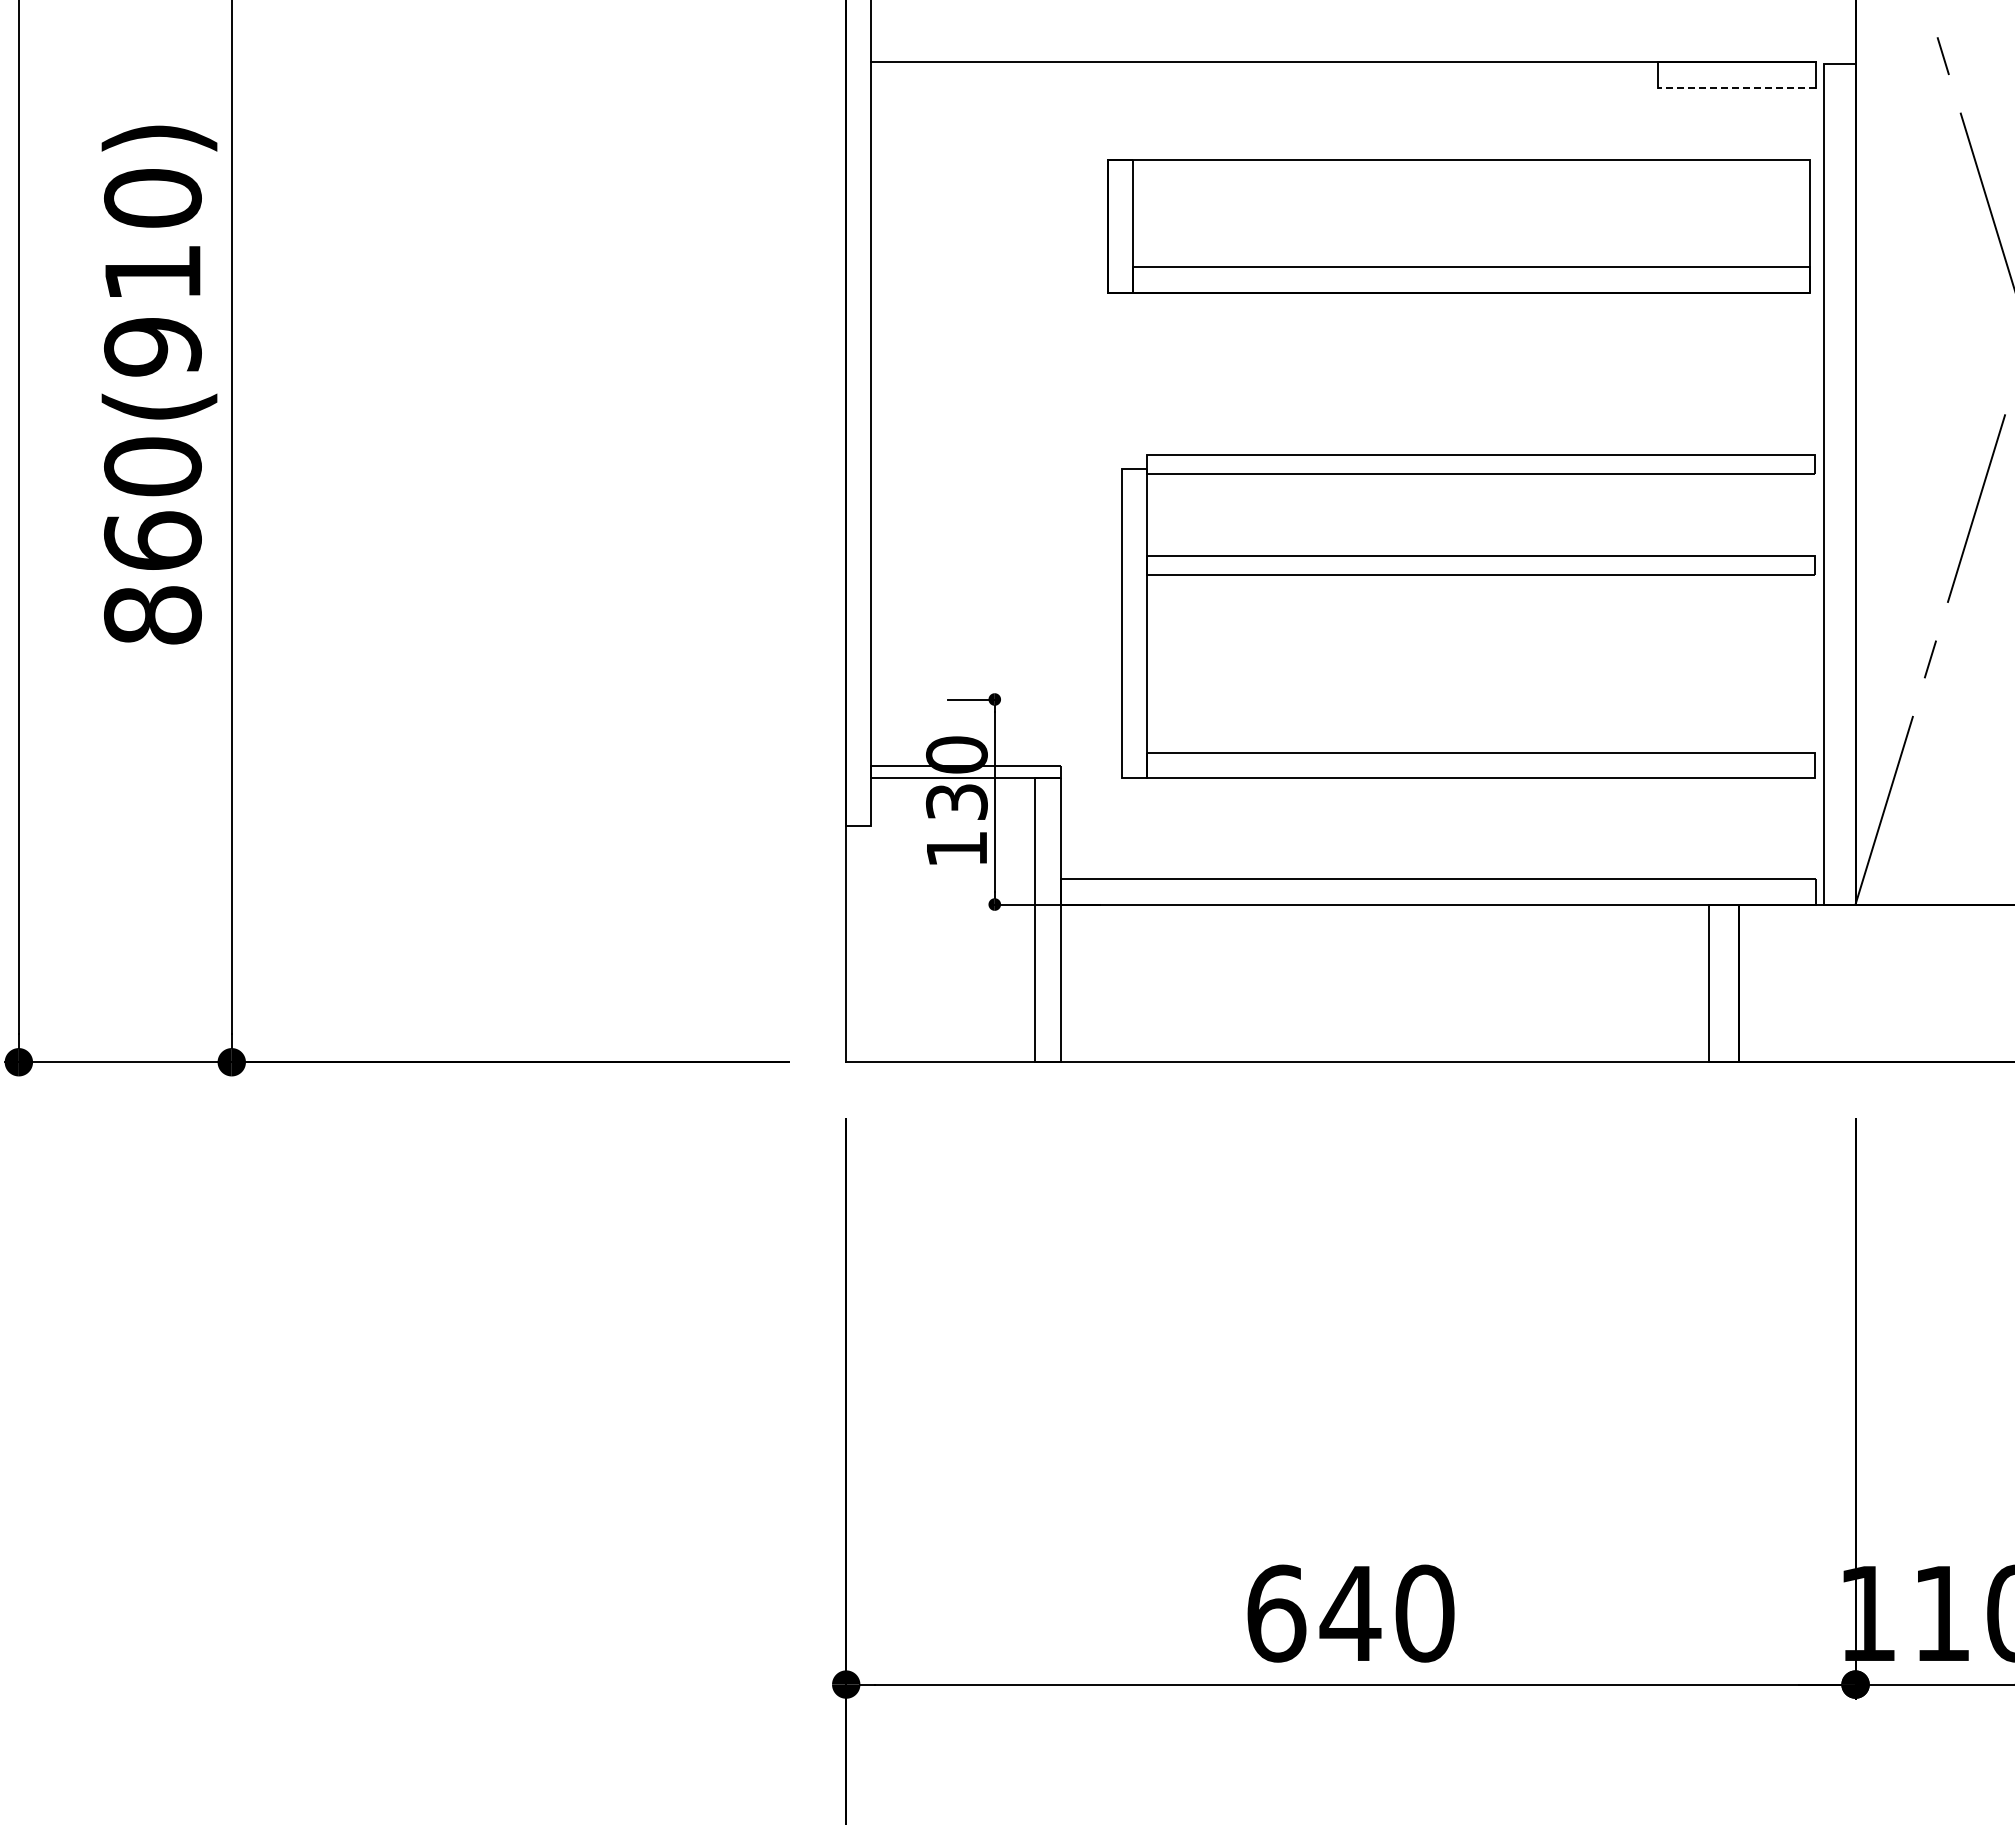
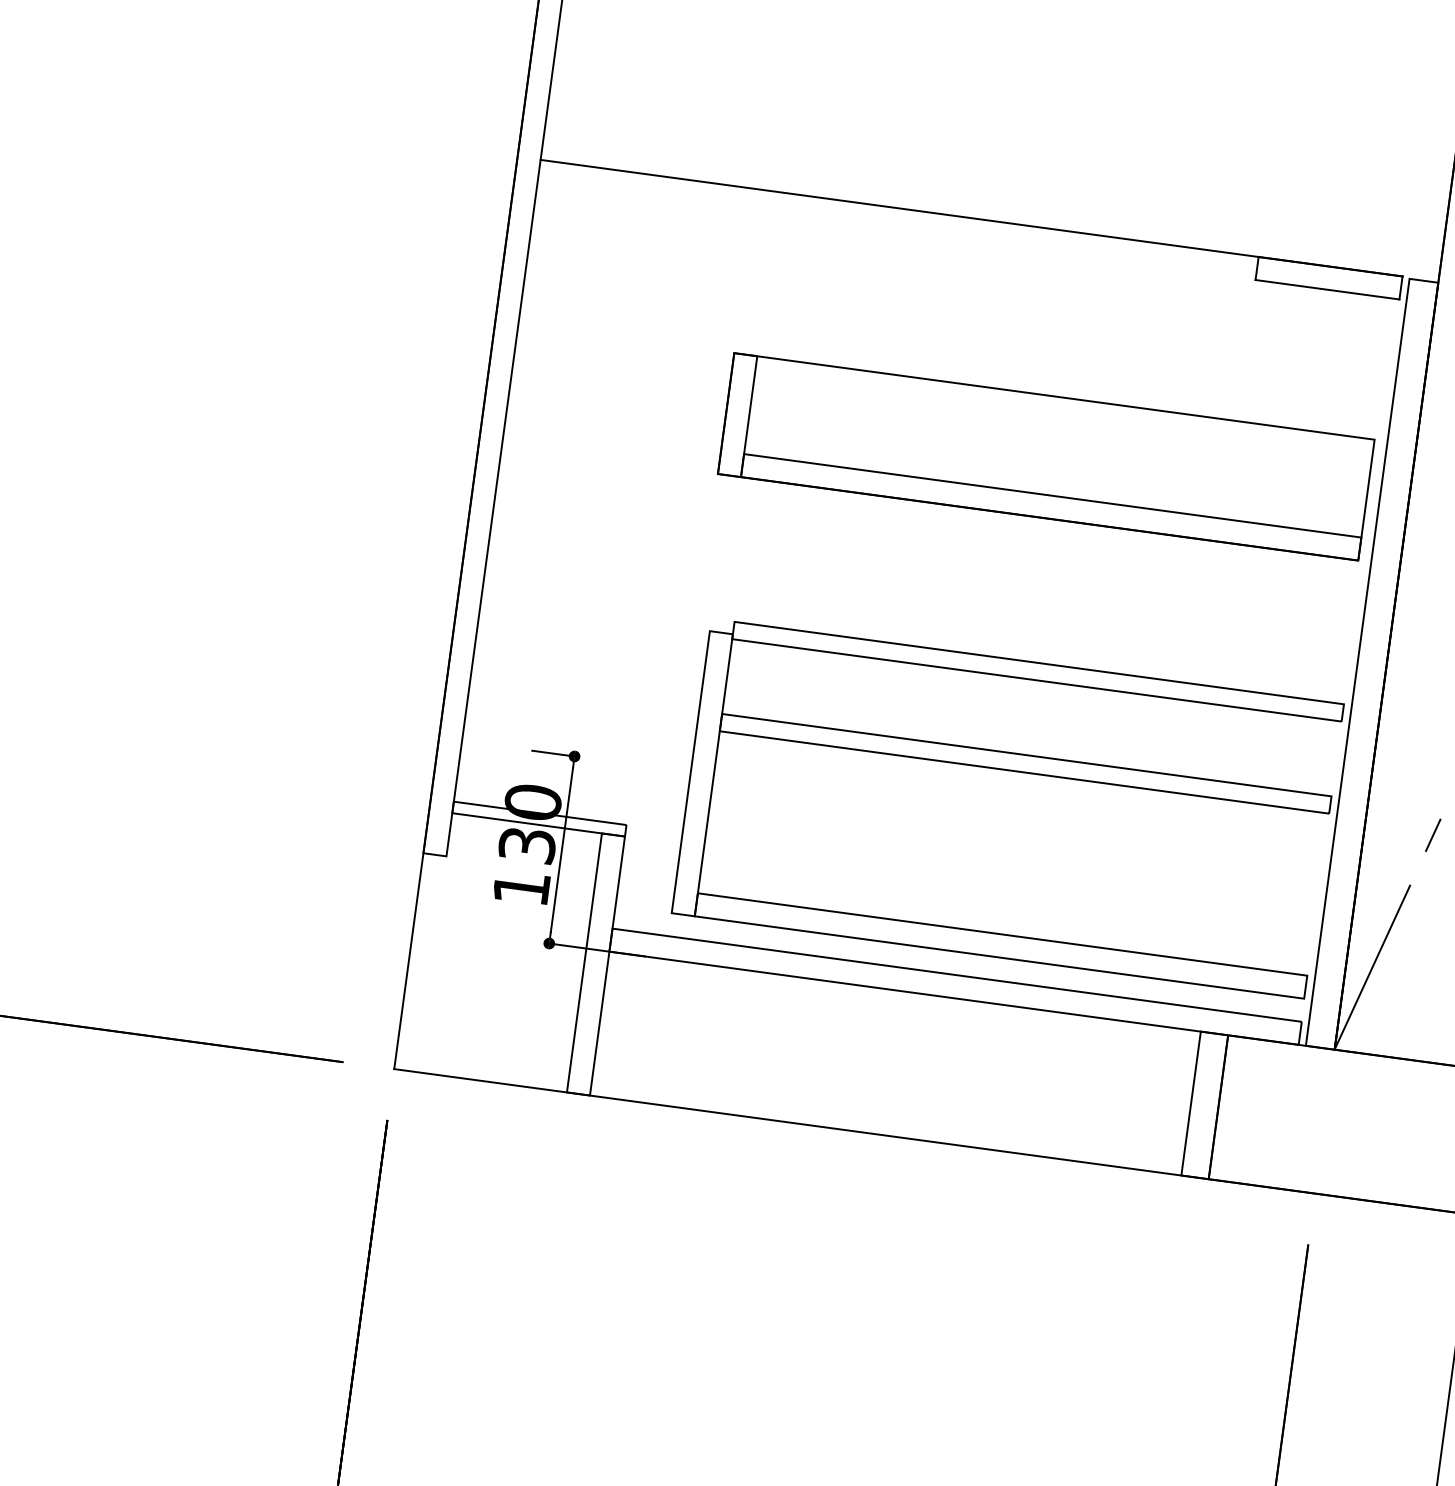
line: (1737, 87) -> (1327, 289), dashed -> solid
part: (1458, 226) -> (1045, 456), moved
part: (1468, 575) -> (1012, 771), moved

